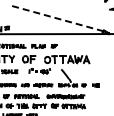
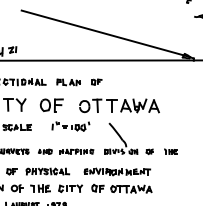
line: (59, 19) -> (105, 34), dashed -> solid

